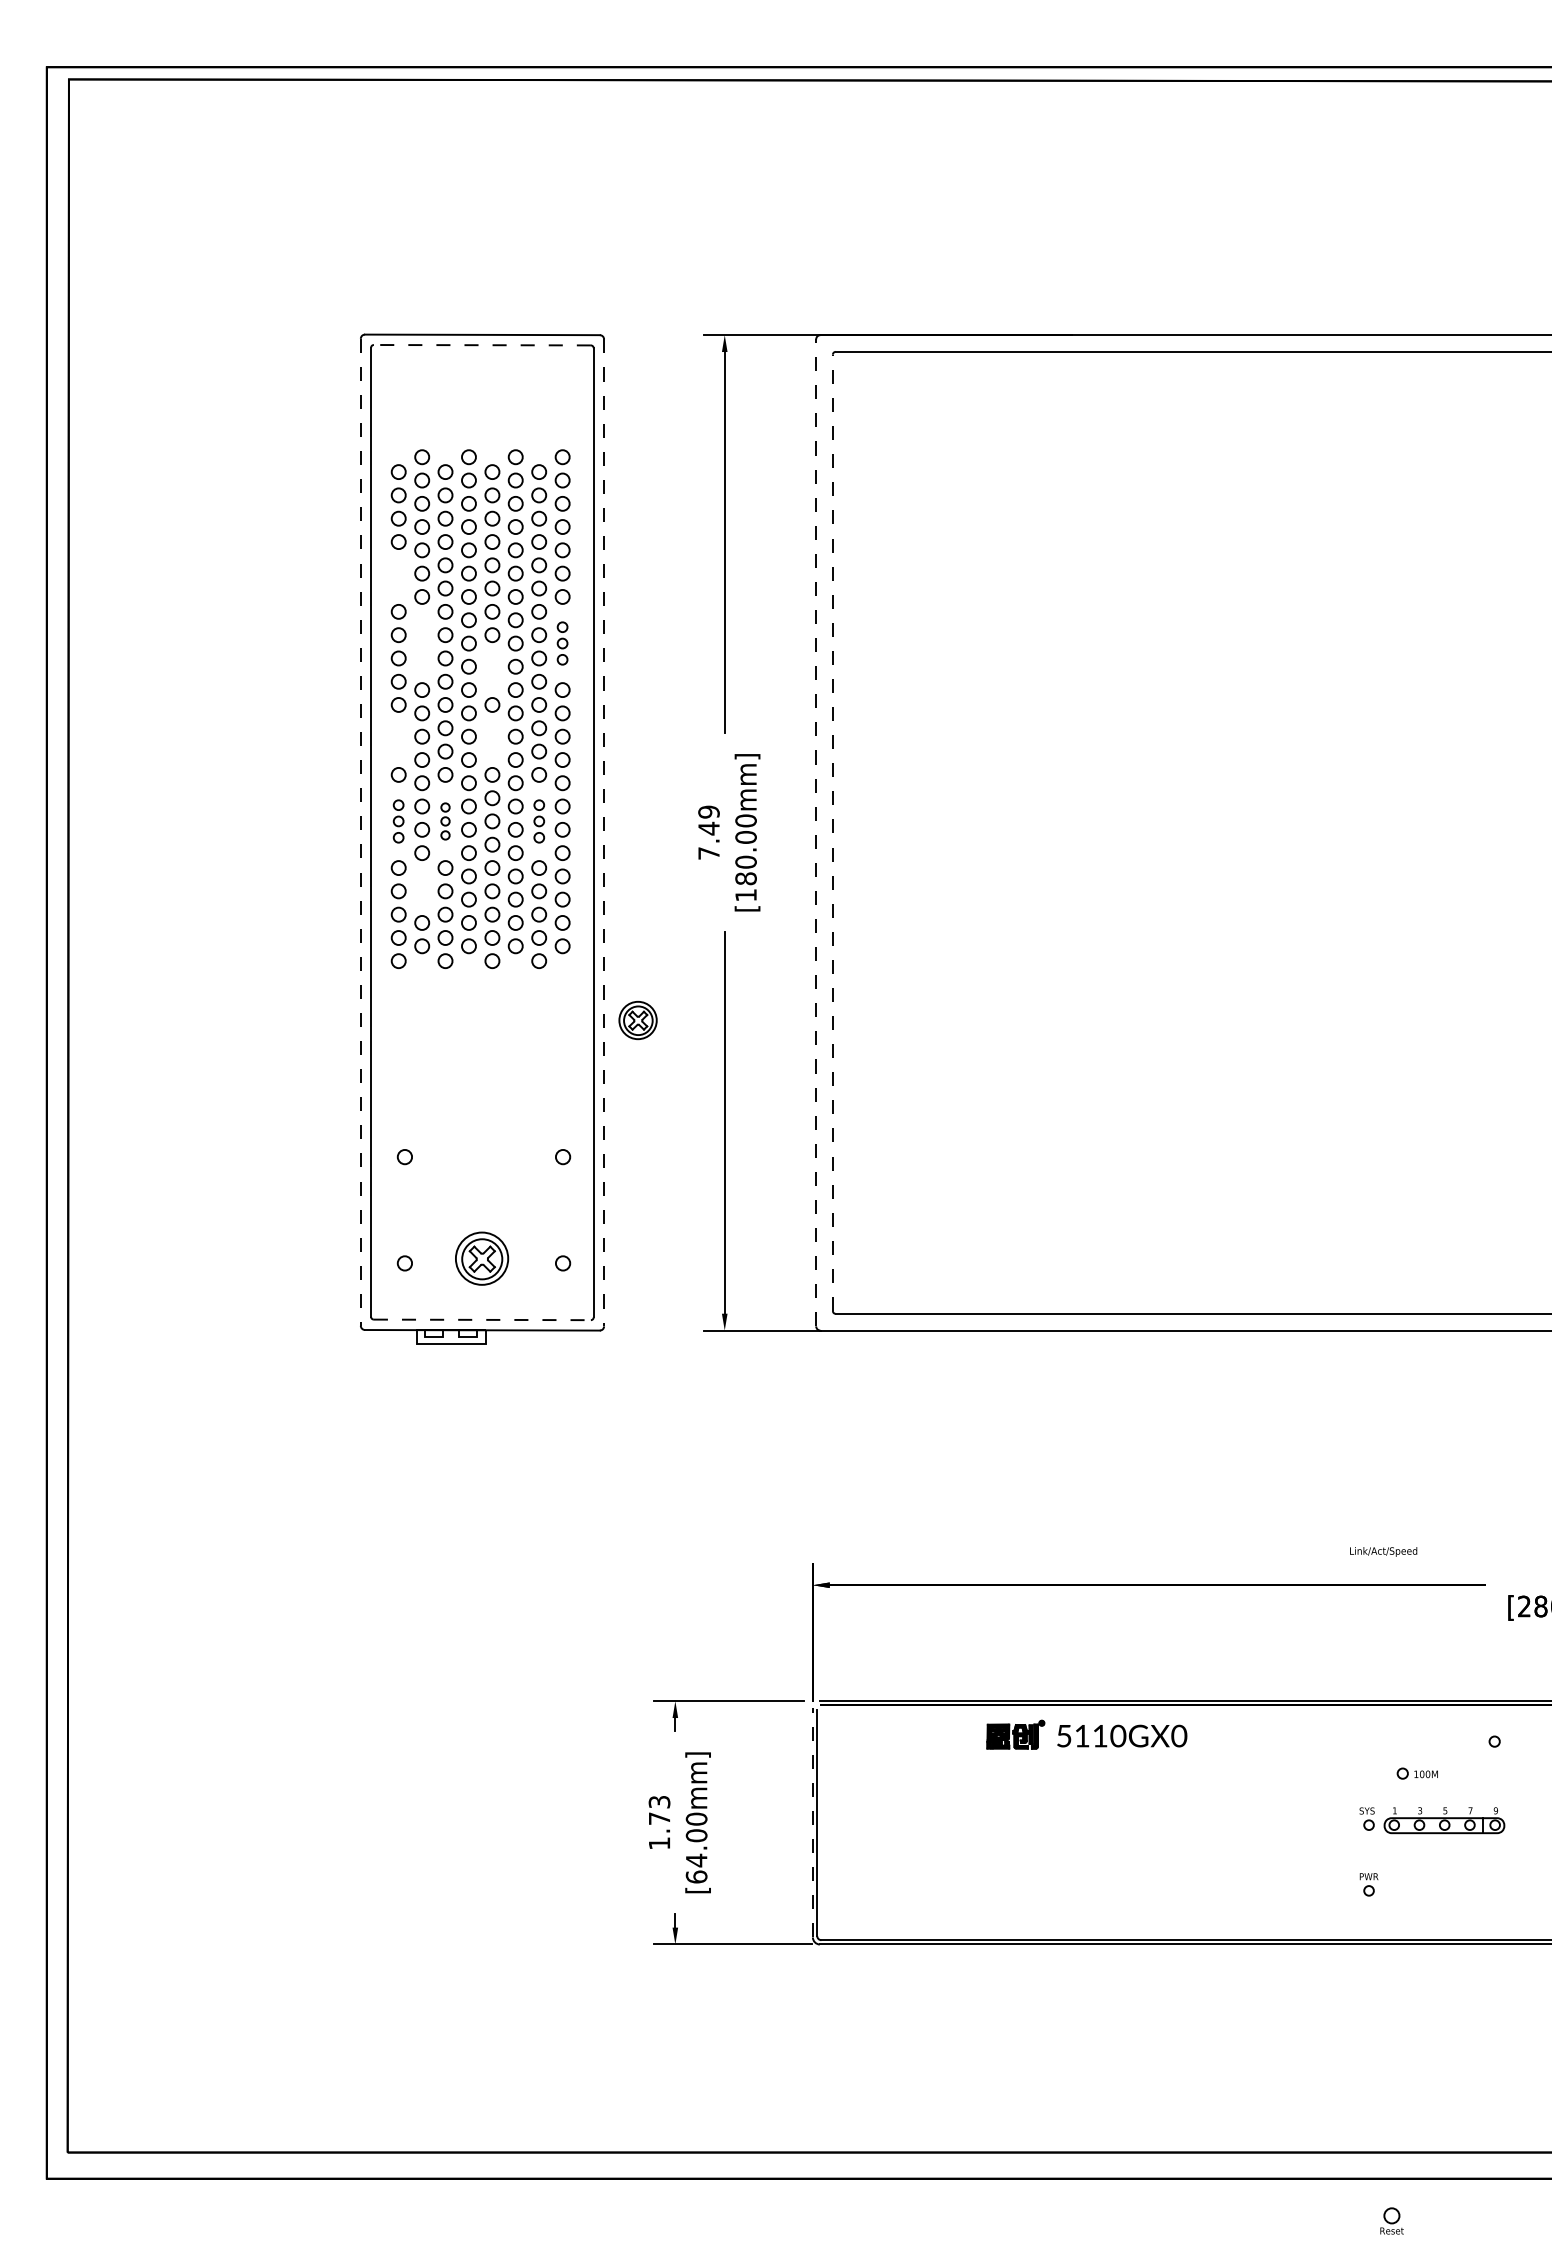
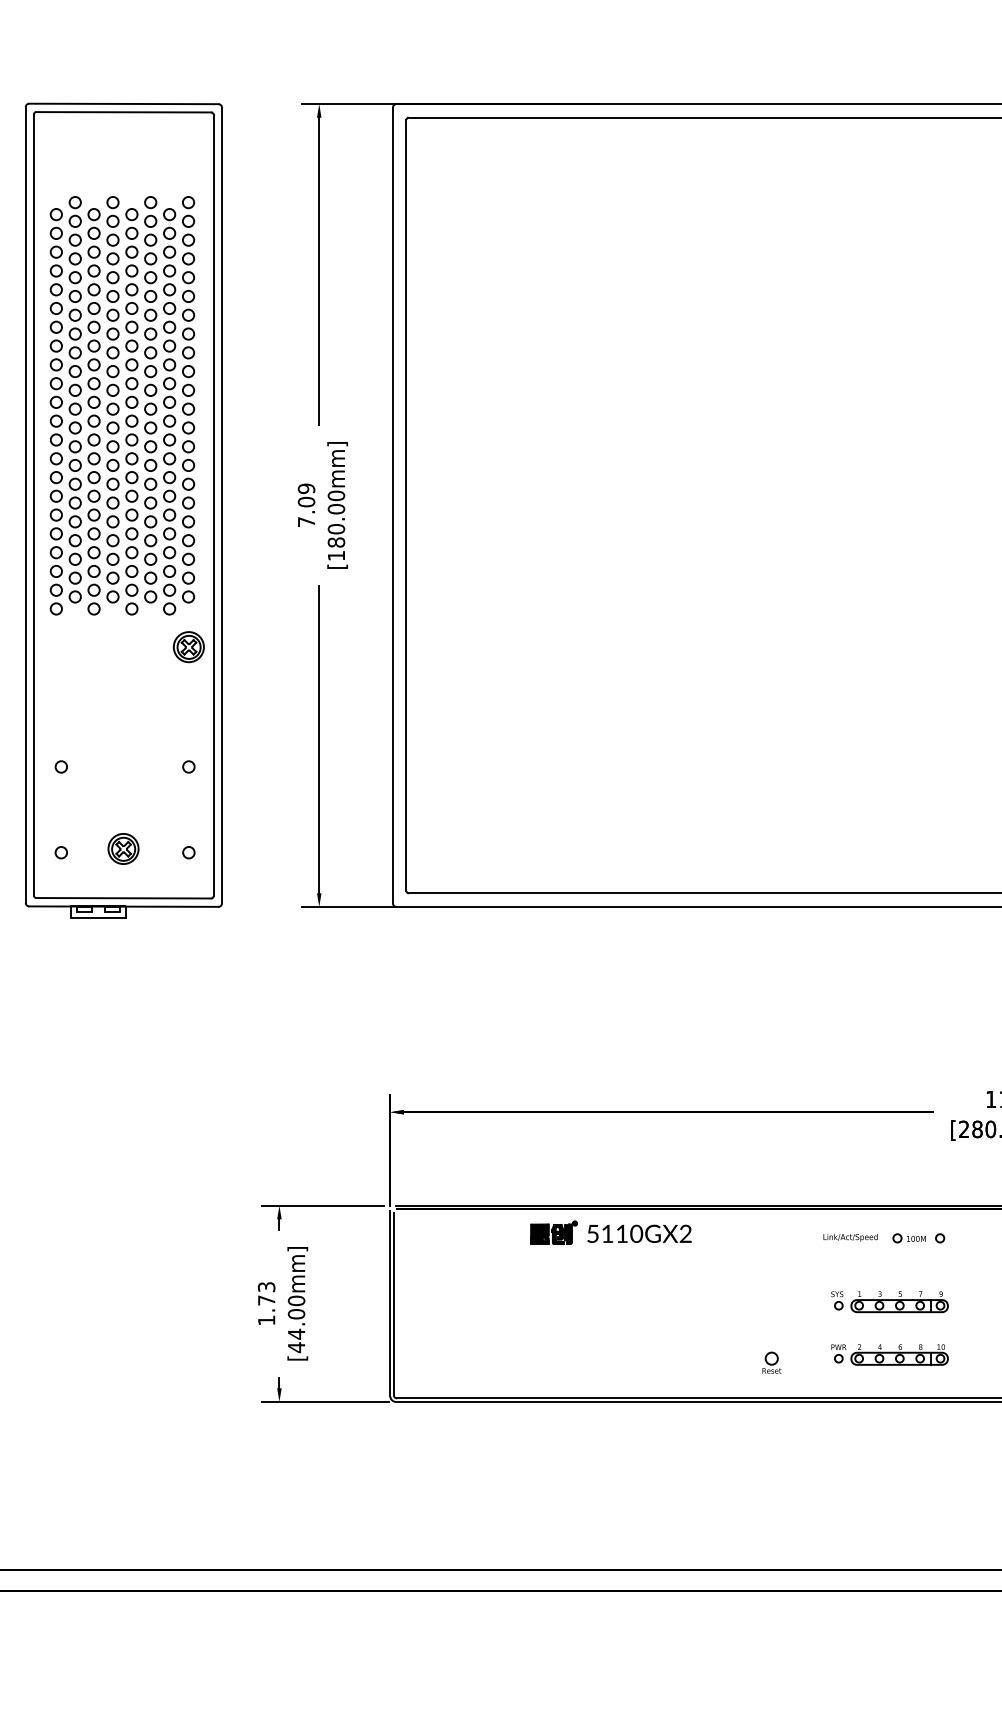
line: (482, 345) -> (123, 112), dashed -> solid
part: (398, 576) -> (56, 298), added
part: (422, 643) -> (75, 352), added
part: (562, 643) -> (188, 352), size x1.43
part: (492, 669) -> (131, 373), added
part: (398, 739) -> (56, 430), added
part: (492, 739) -> (131, 430), added
part: (398, 821) -> (56, 496), size x1.43
part: (445, 821) -> (94, 496), size x1.67
part: (539, 821) -> (169, 496), size x1.43
text: (708, 828) -> (306, 501), 7.49 -> 7.09
line: (360, 832) -> (25, 505), dashed -> solid
line: (816, 832) -> (393, 505), dashed -> solid
line: (832, 832) -> (406, 505), dashed -> solid
line: (604, 833) -> (222, 506), dashed -> solid
part: (422, 887) -> (75, 549), added
part: (637, 1020) -> (188, 647), moved
part: (481, 1258) -> (123, 848), size x0.71
line: (482, 1319) -> (123, 897), dashed -> solid
text: (1383, 1551) -> (850, 1237), moved
text: (1179, 1736) -> (685, 1234), 5110GX0 -> 5110GX2
part: (1416, 1773) -> (908, 1238), moved
line: (812, 1822) -> (390, 1303), dashed -> solid
text: (696, 1876) -> (296, 1347), [64.00mm] -> [44.00mm]
part: (1444, 1886) -> (899, 1355), added
part: (1391, 2220) -> (771, 1362), moved

